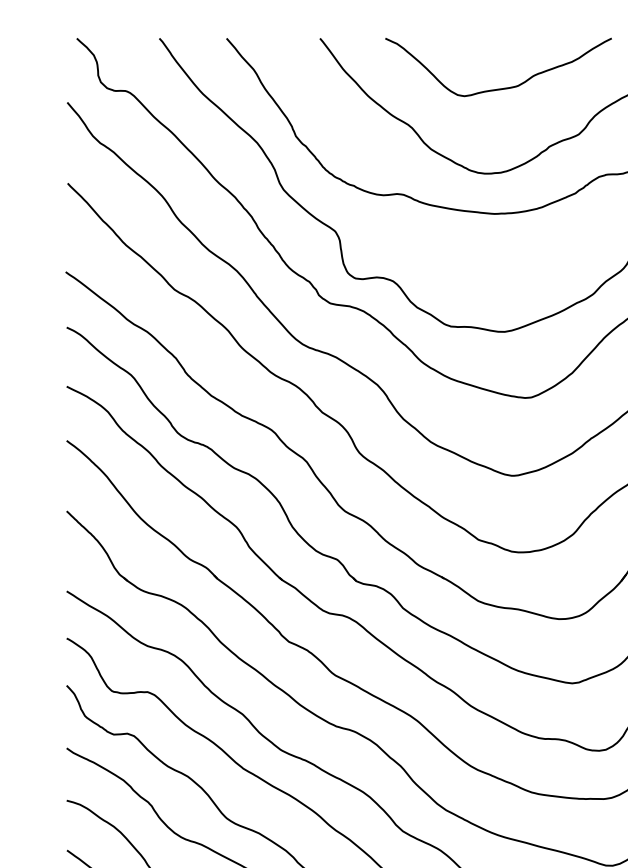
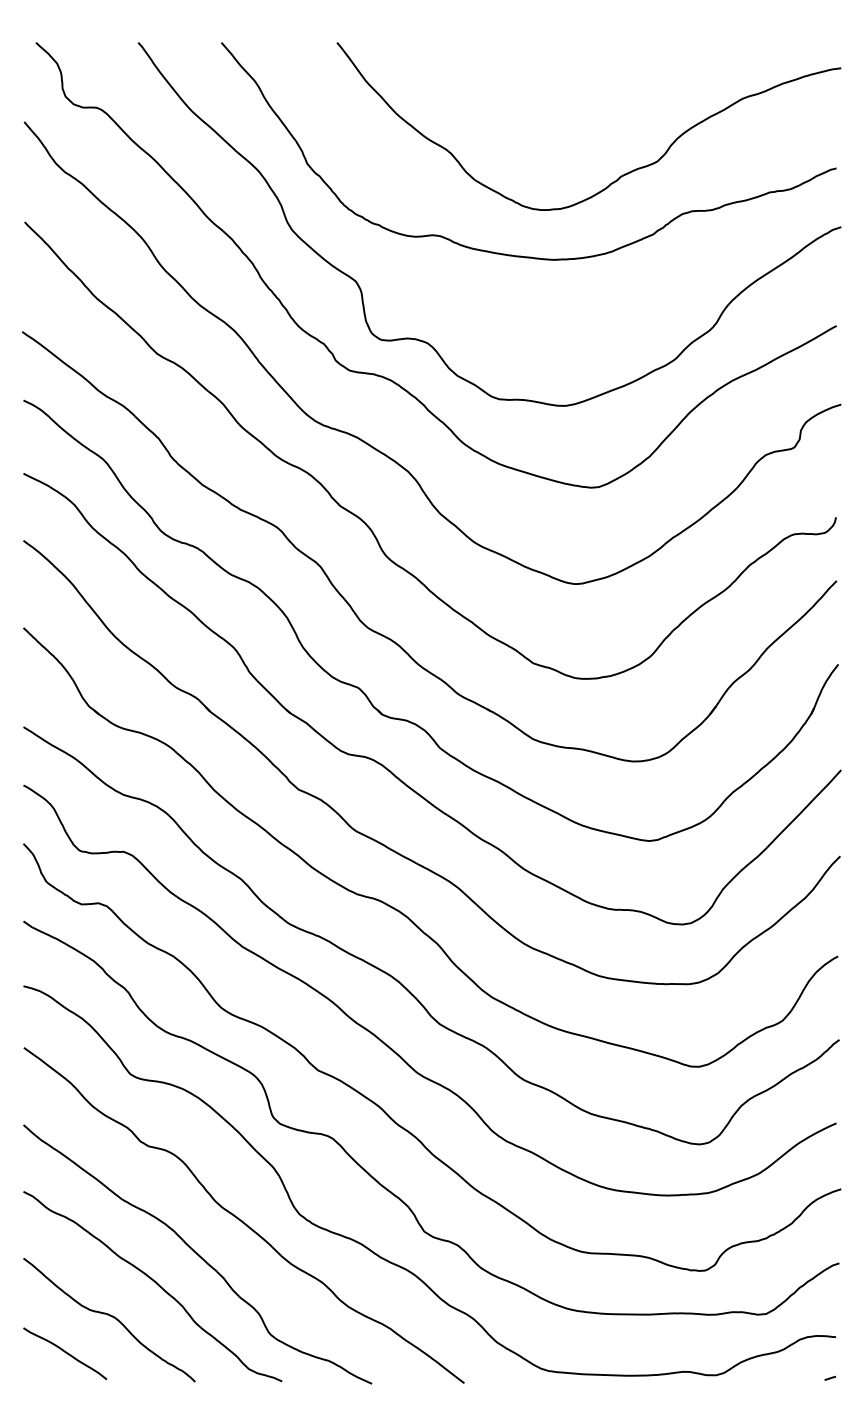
curve: (499, 88) -> (559, 104), removed

